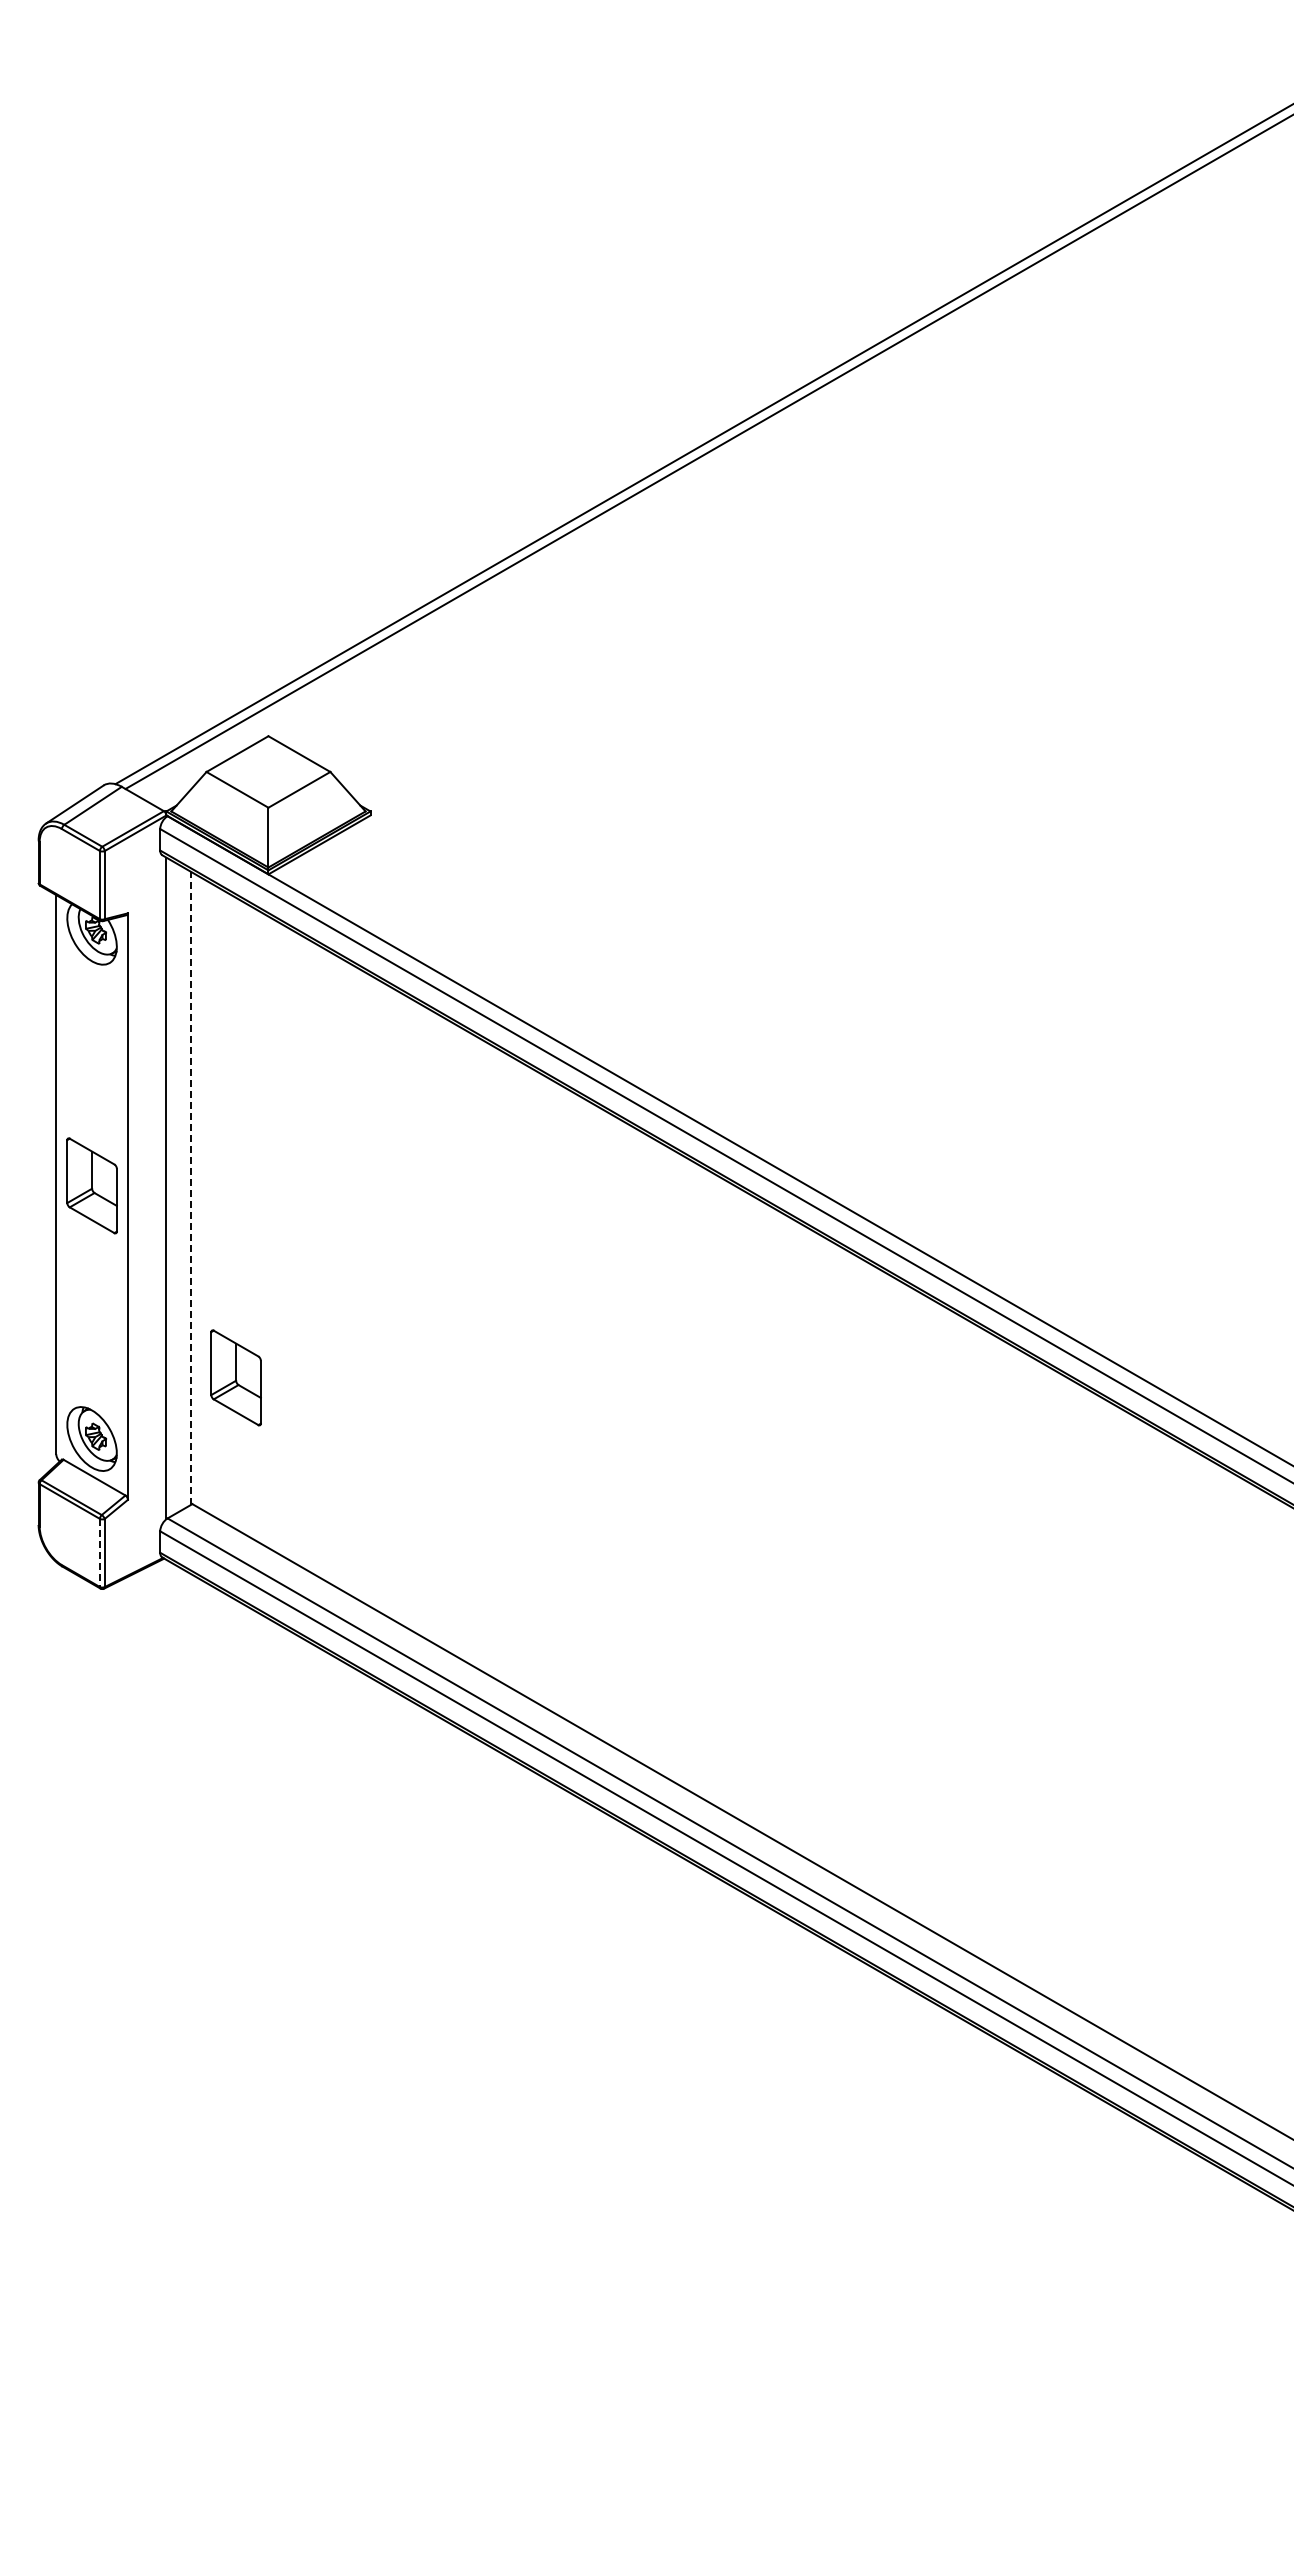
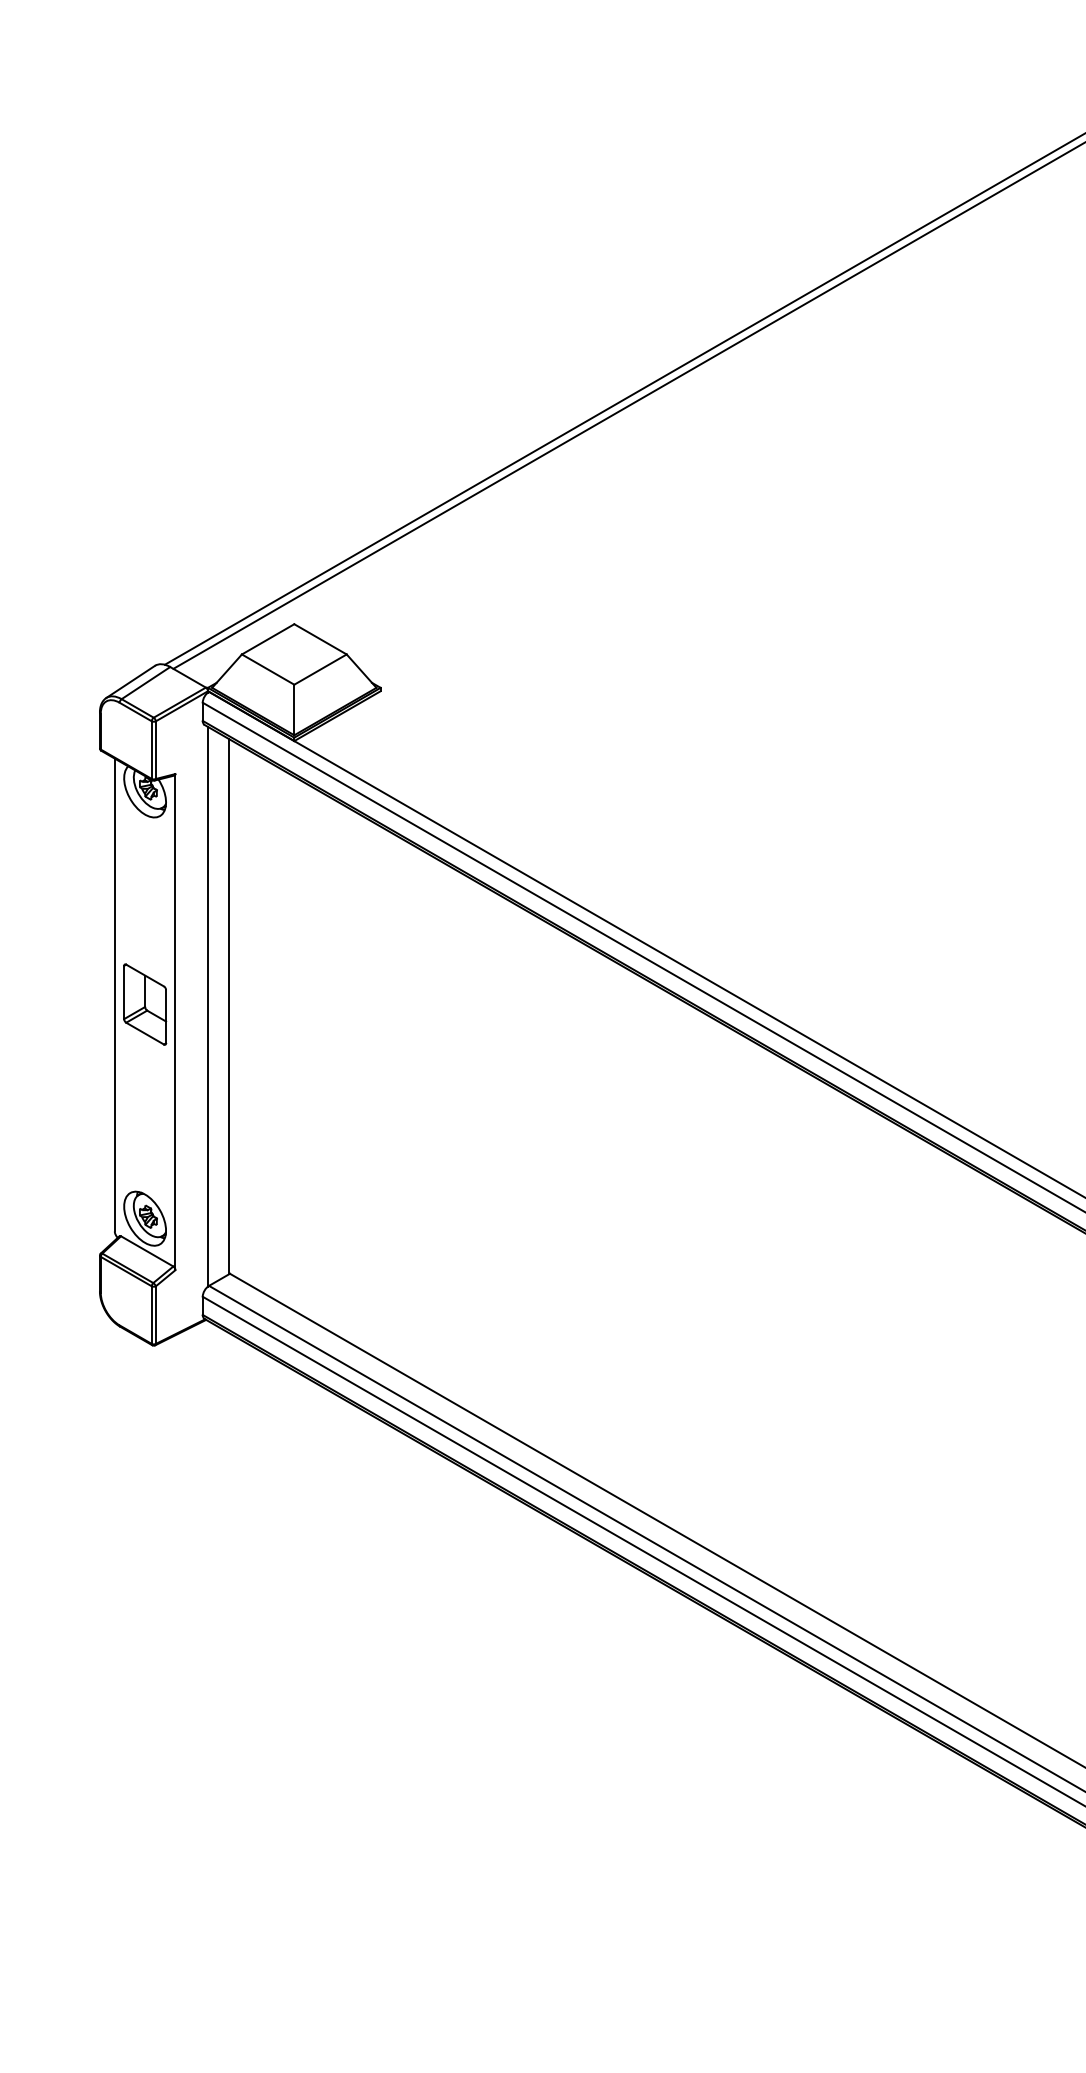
line: (191, 1187) -> (229, 1005), dashed -> solid
part: (235, 1377) -> (266, 1166), removed
line: (99, 1553) -> (151, 1315), dashed -> solid

